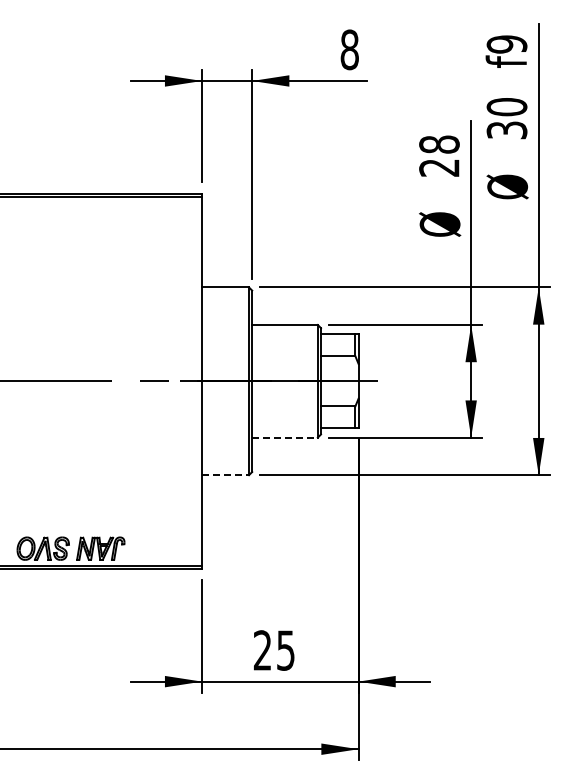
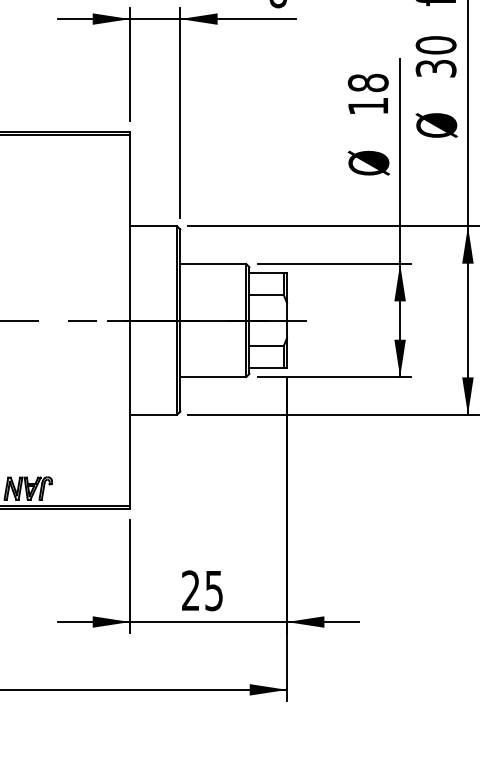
text: (439, 167) -> (368, 105), 28 -> 18
line: (285, 437) -> (213, 376), dashed -> solid
line: (226, 475) -> (154, 415), dashed -> solid

